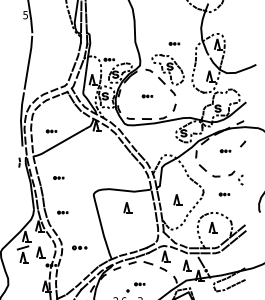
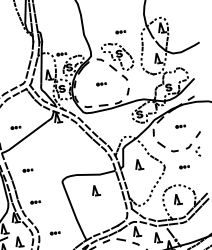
line: (243, 143) -> (198, 134), moved
part: (177, 199) -> (138, 164), moved
part: (79, 247) -> (55, 232), size x0.71

